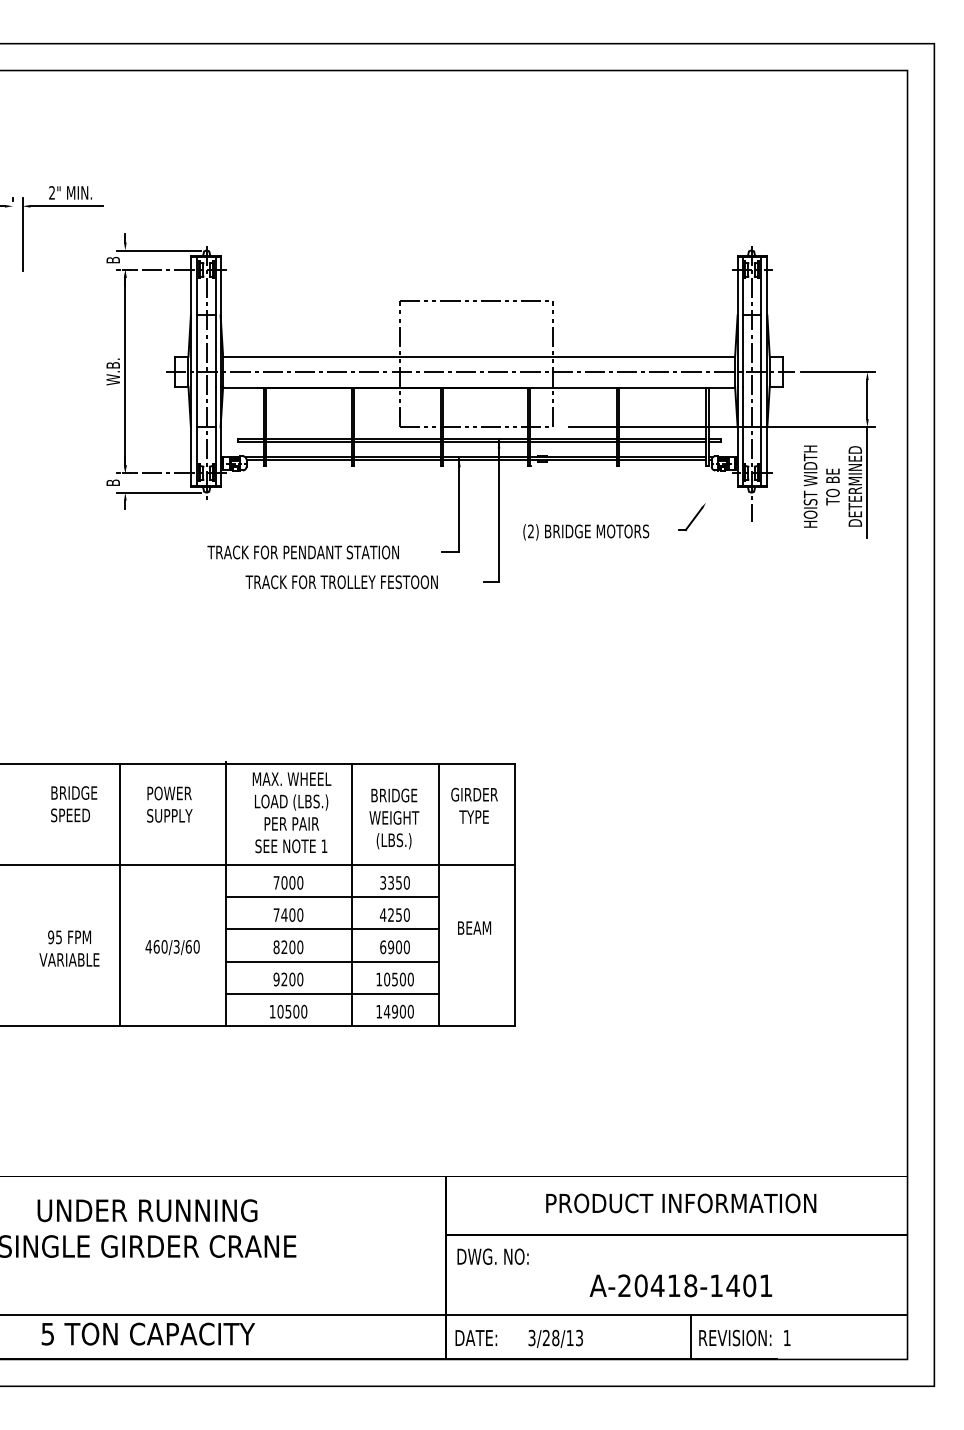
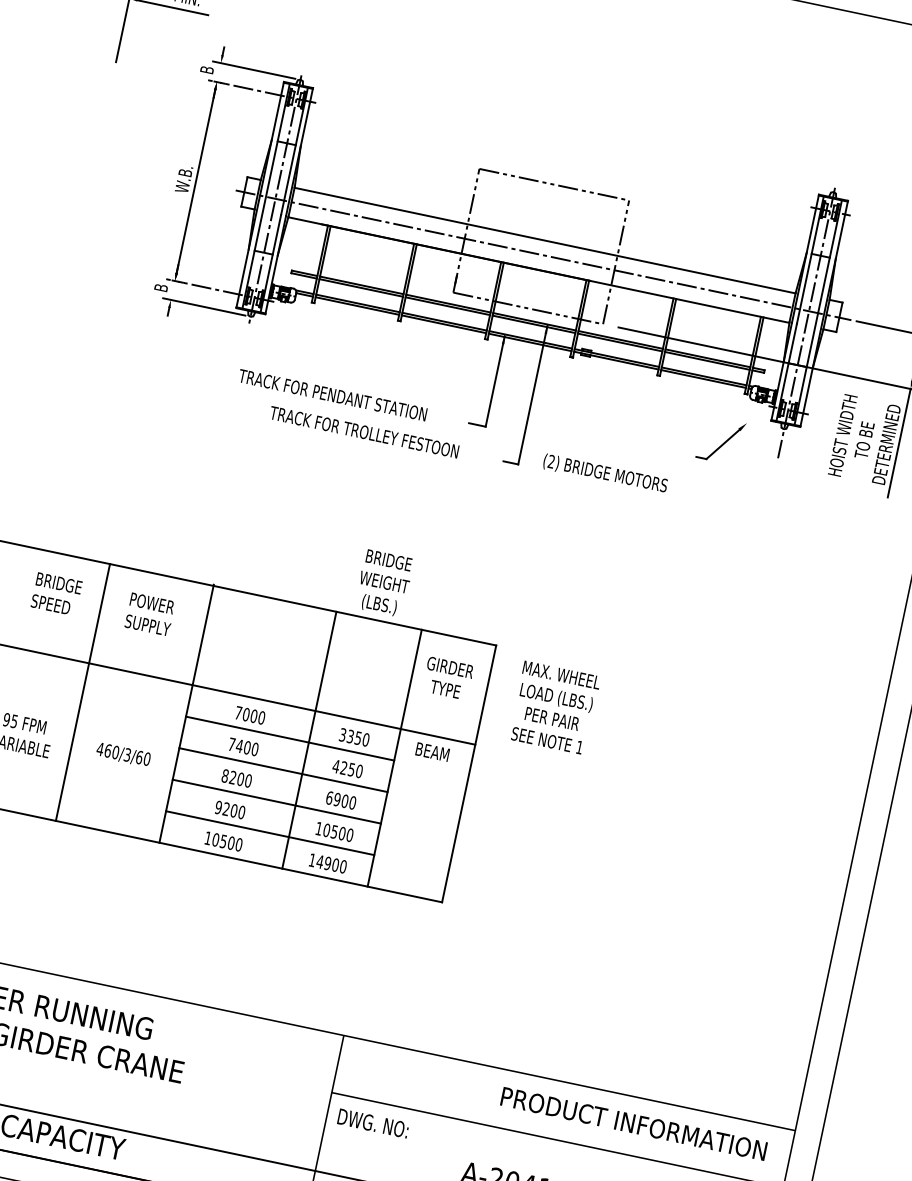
part: (691, 516) -> (720, 440), size x1.6
text: (586, 532) -> (605, 474), moved
text: (291, 812) -> (554, 707), moved
text: (394, 818) -> (384, 582), moved
text: (474, 927) -> (432, 751), moved
text: (681, 1203) -> (634, 1124), moved

